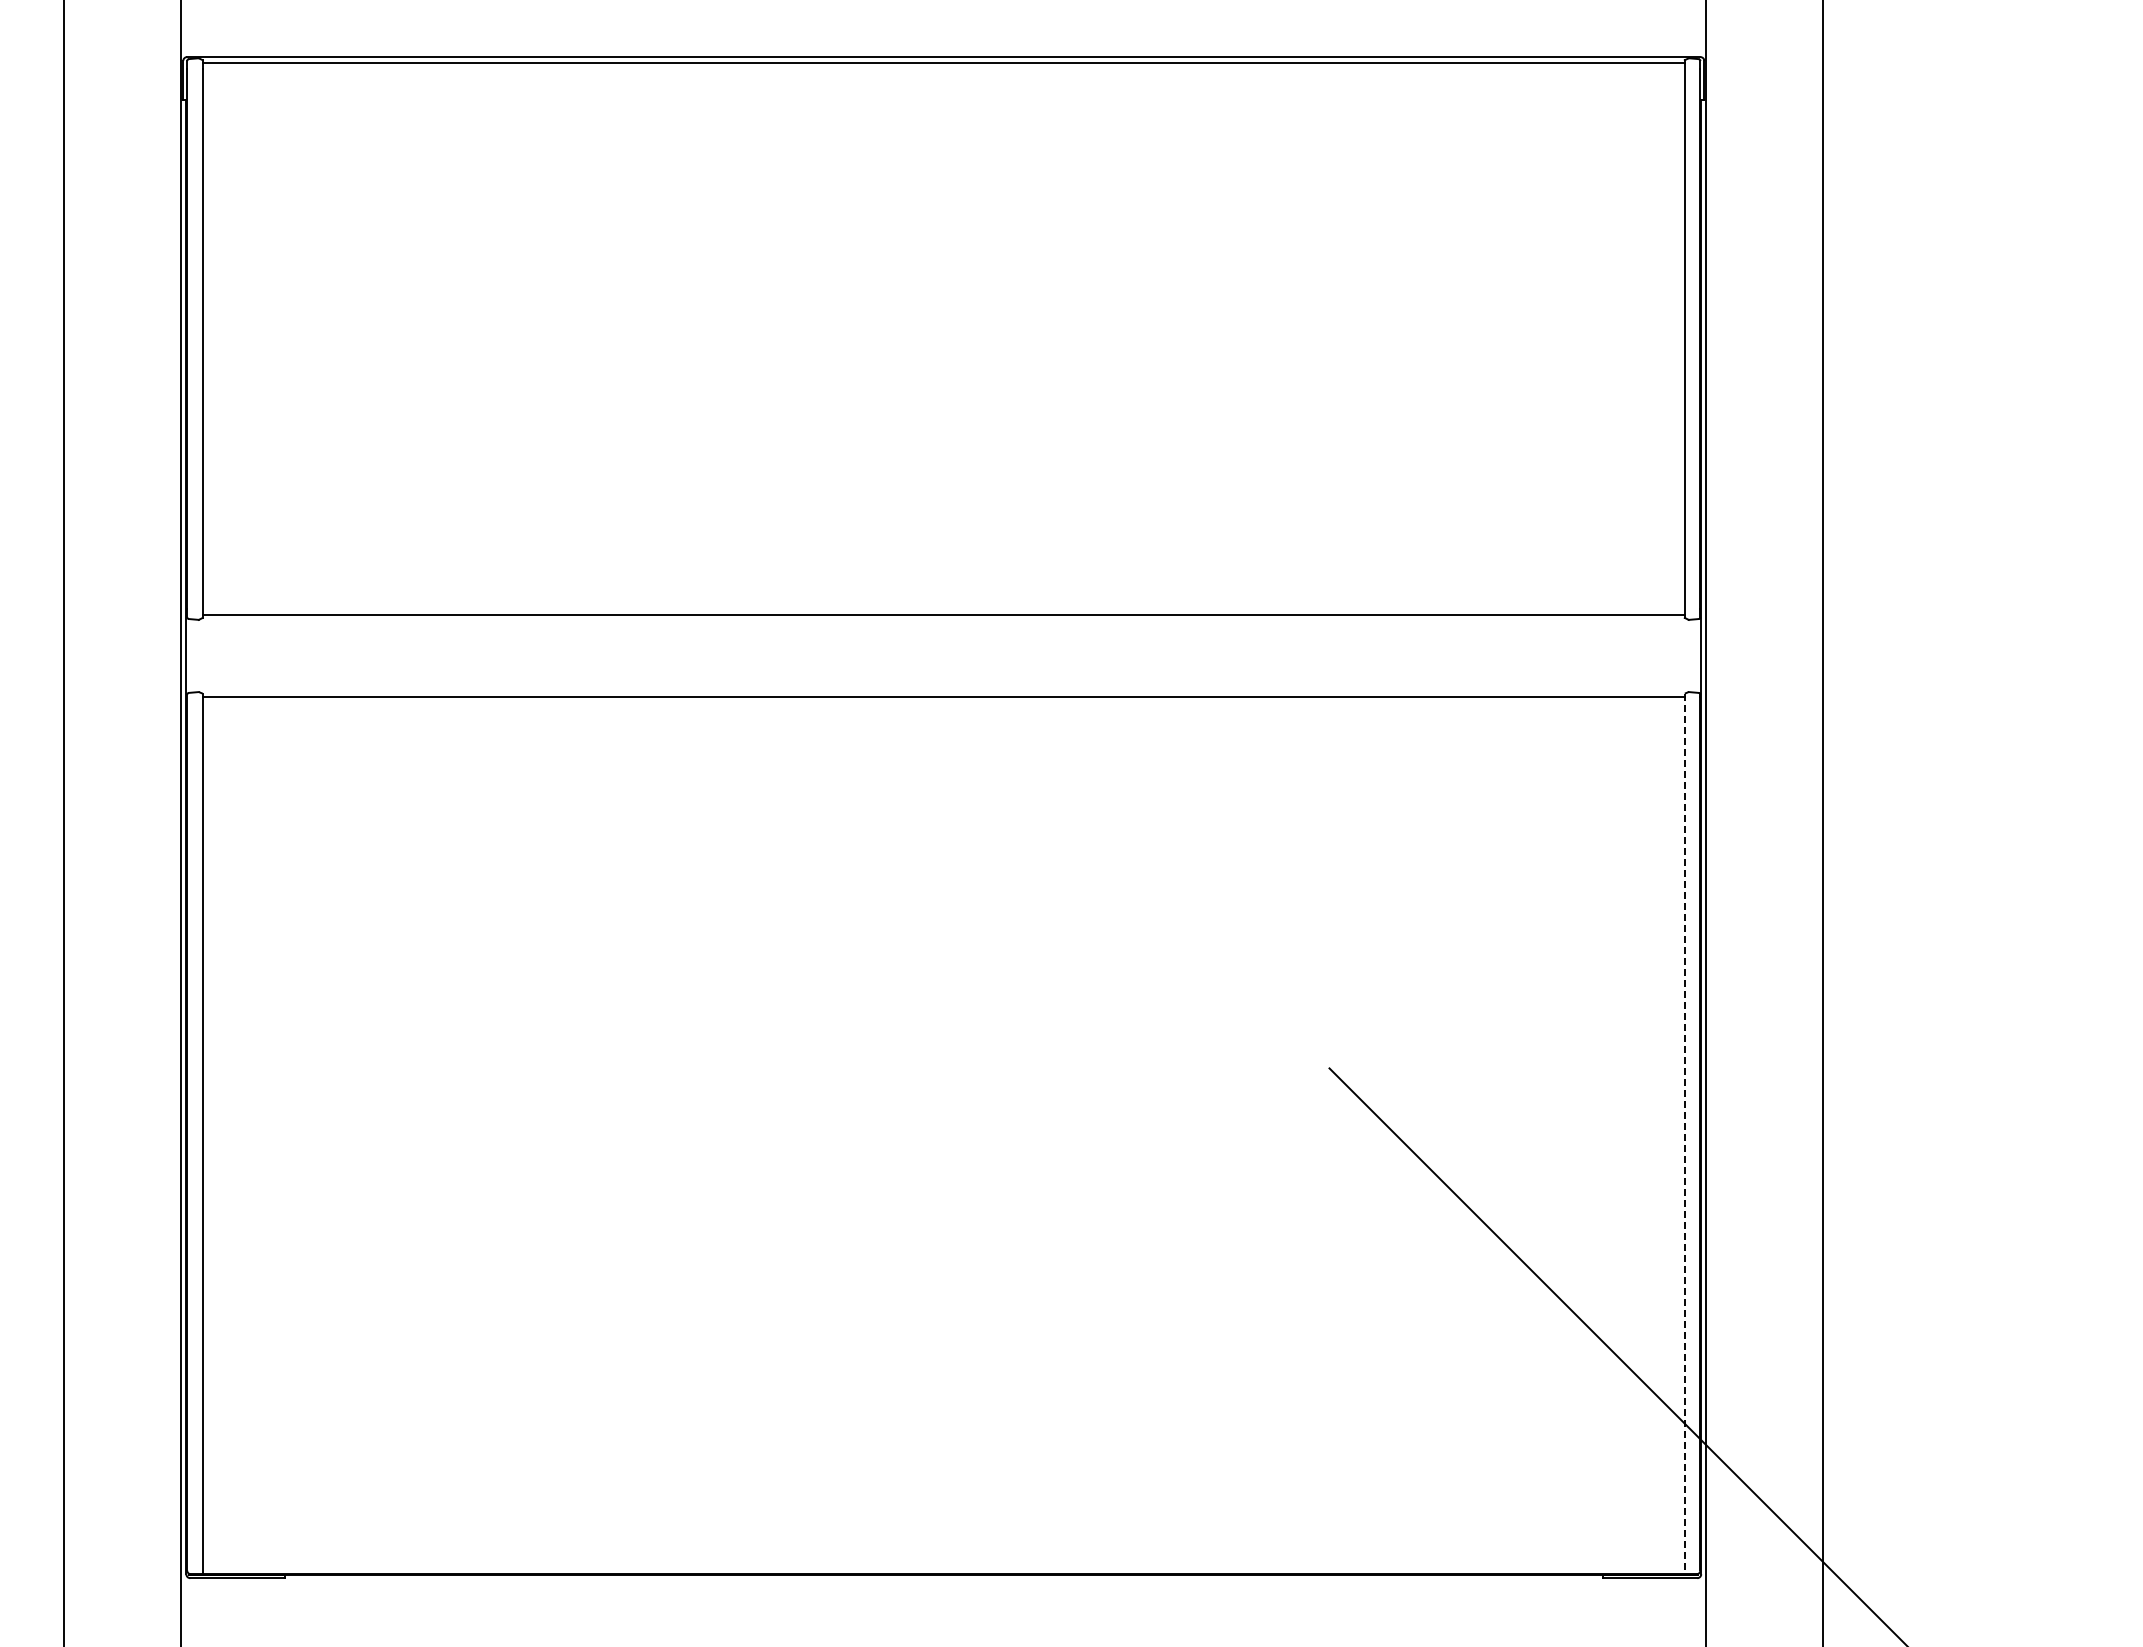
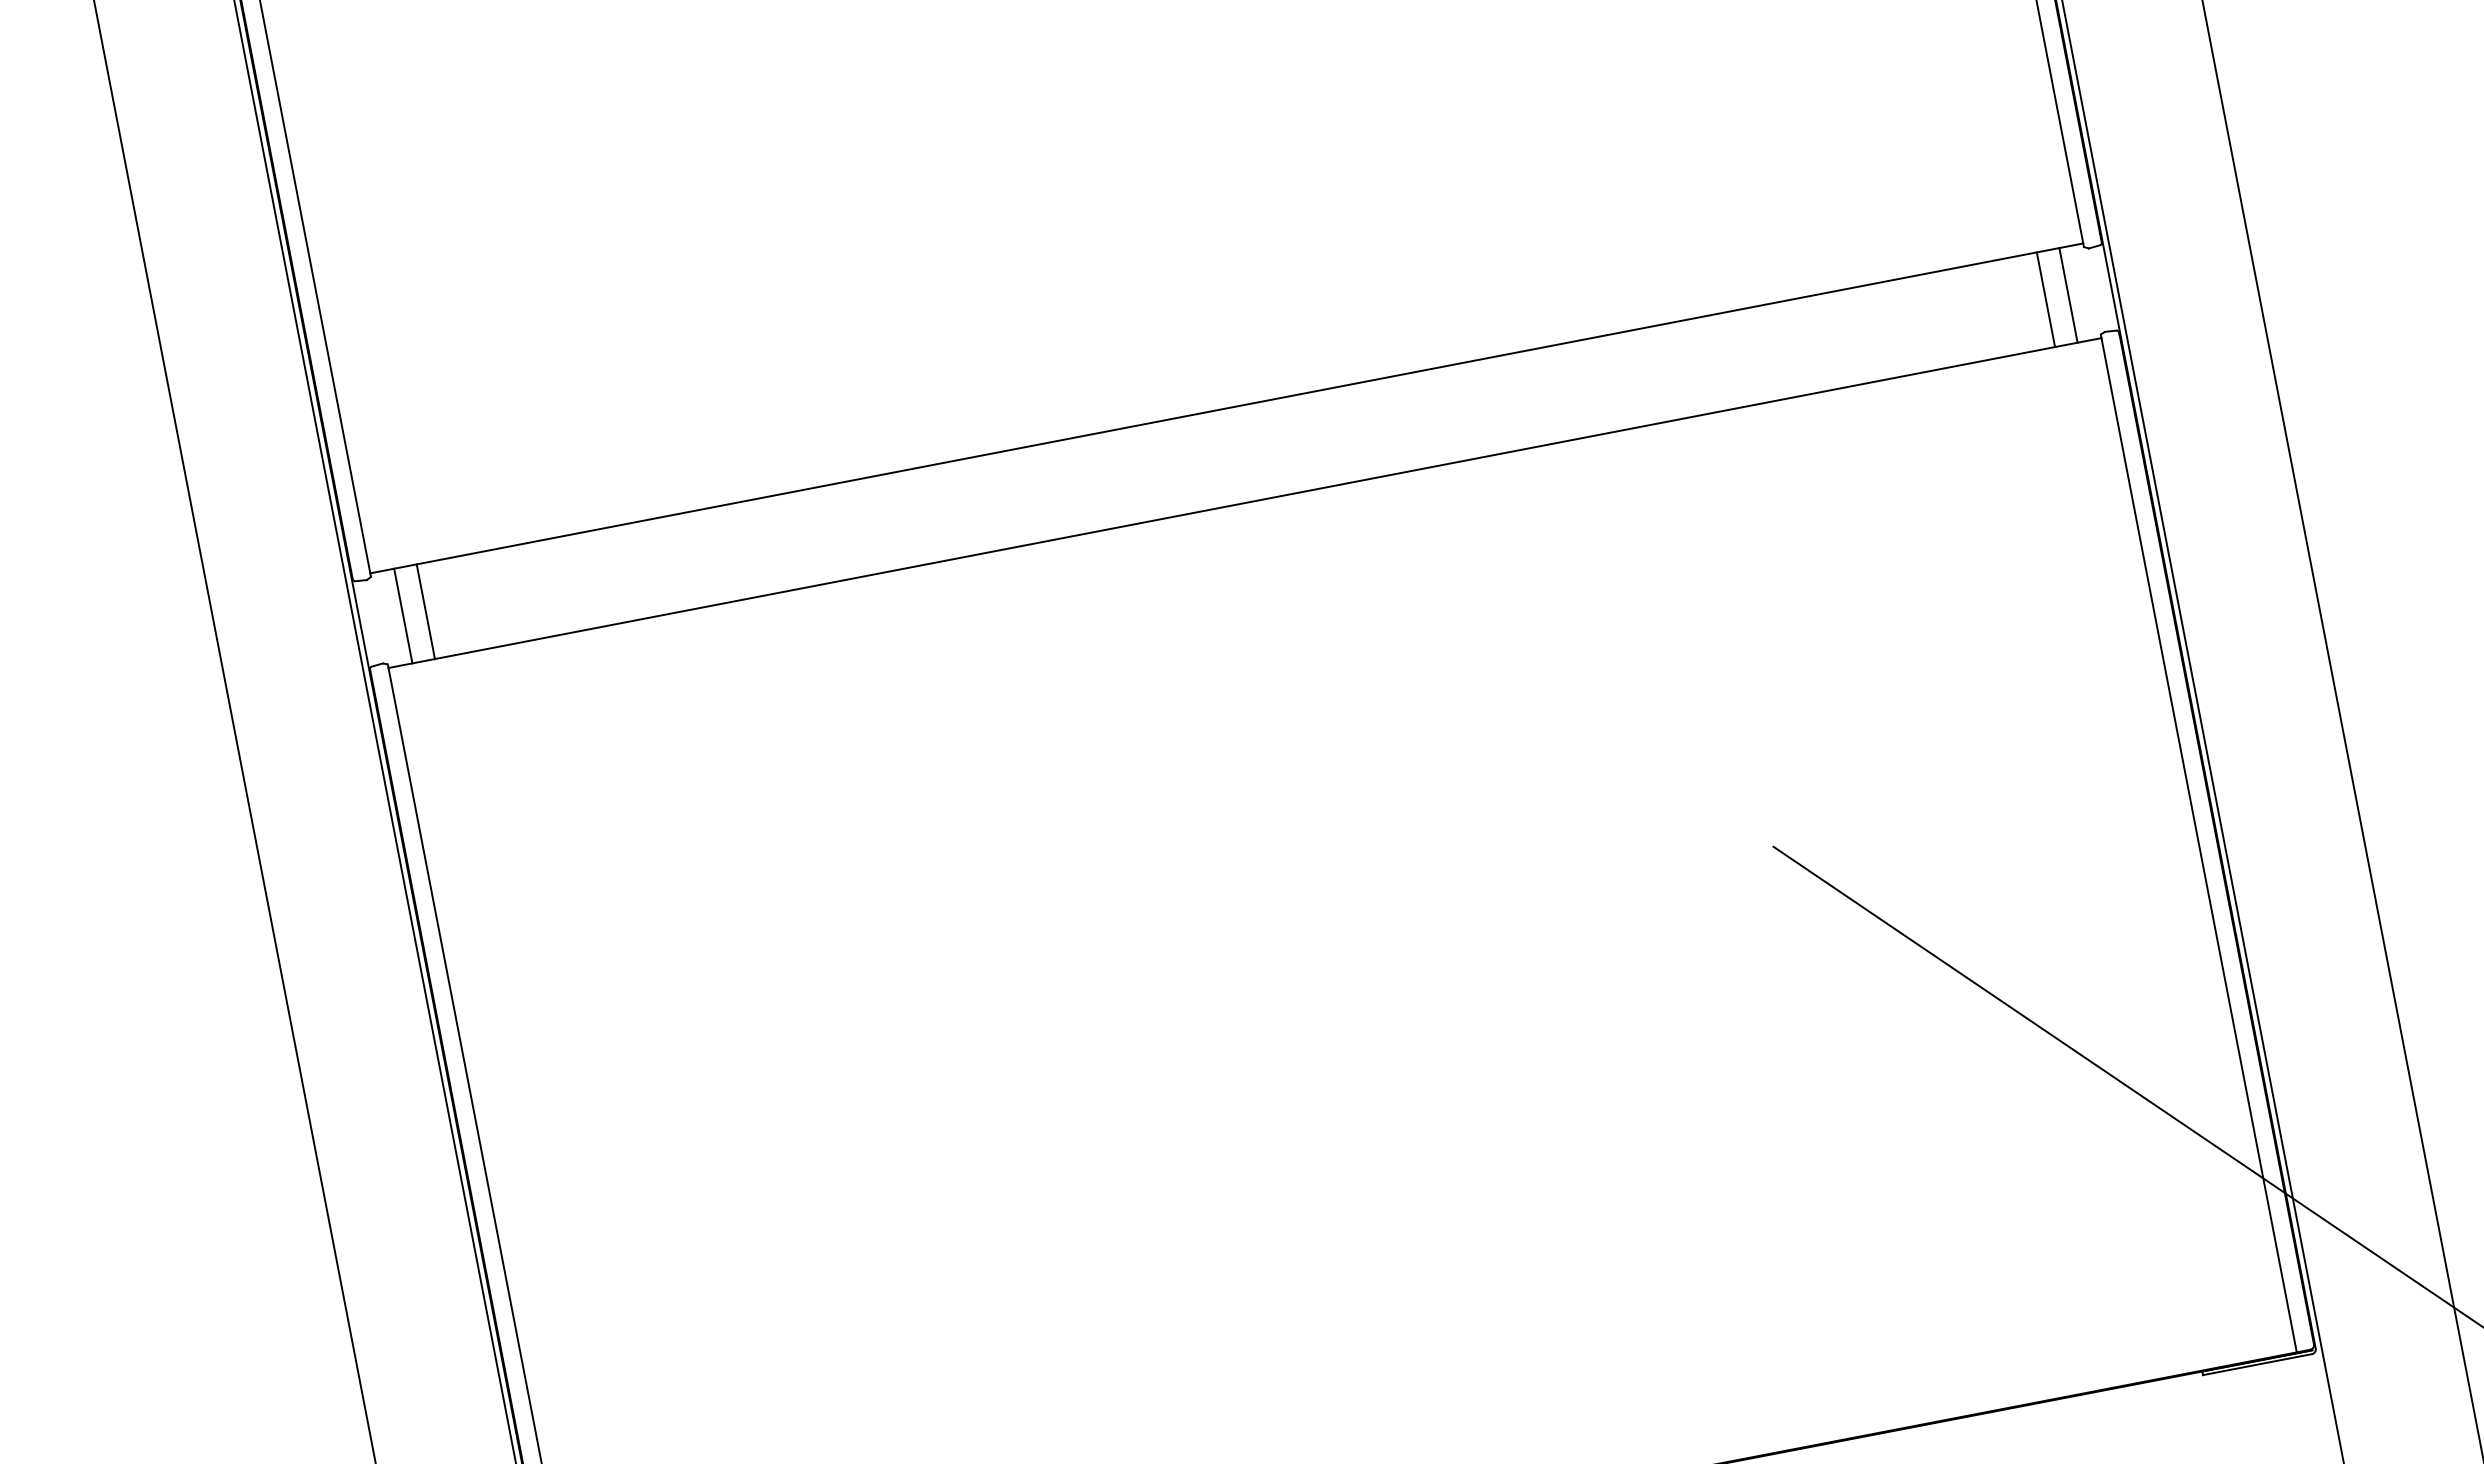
line: (223, 655) -> (403, 615), added
line: (242, 655) -> (425, 611), added
line: (1644, 655) -> (2045, 299), added
line: (1664, 655) -> (2068, 295), added
line: (1684, 1134) -> (2198, 844), dashed -> solid

